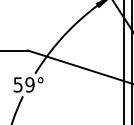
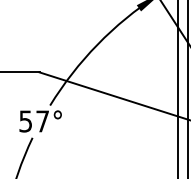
text: (29, 84) -> (42, 121), 59° -> 57°

